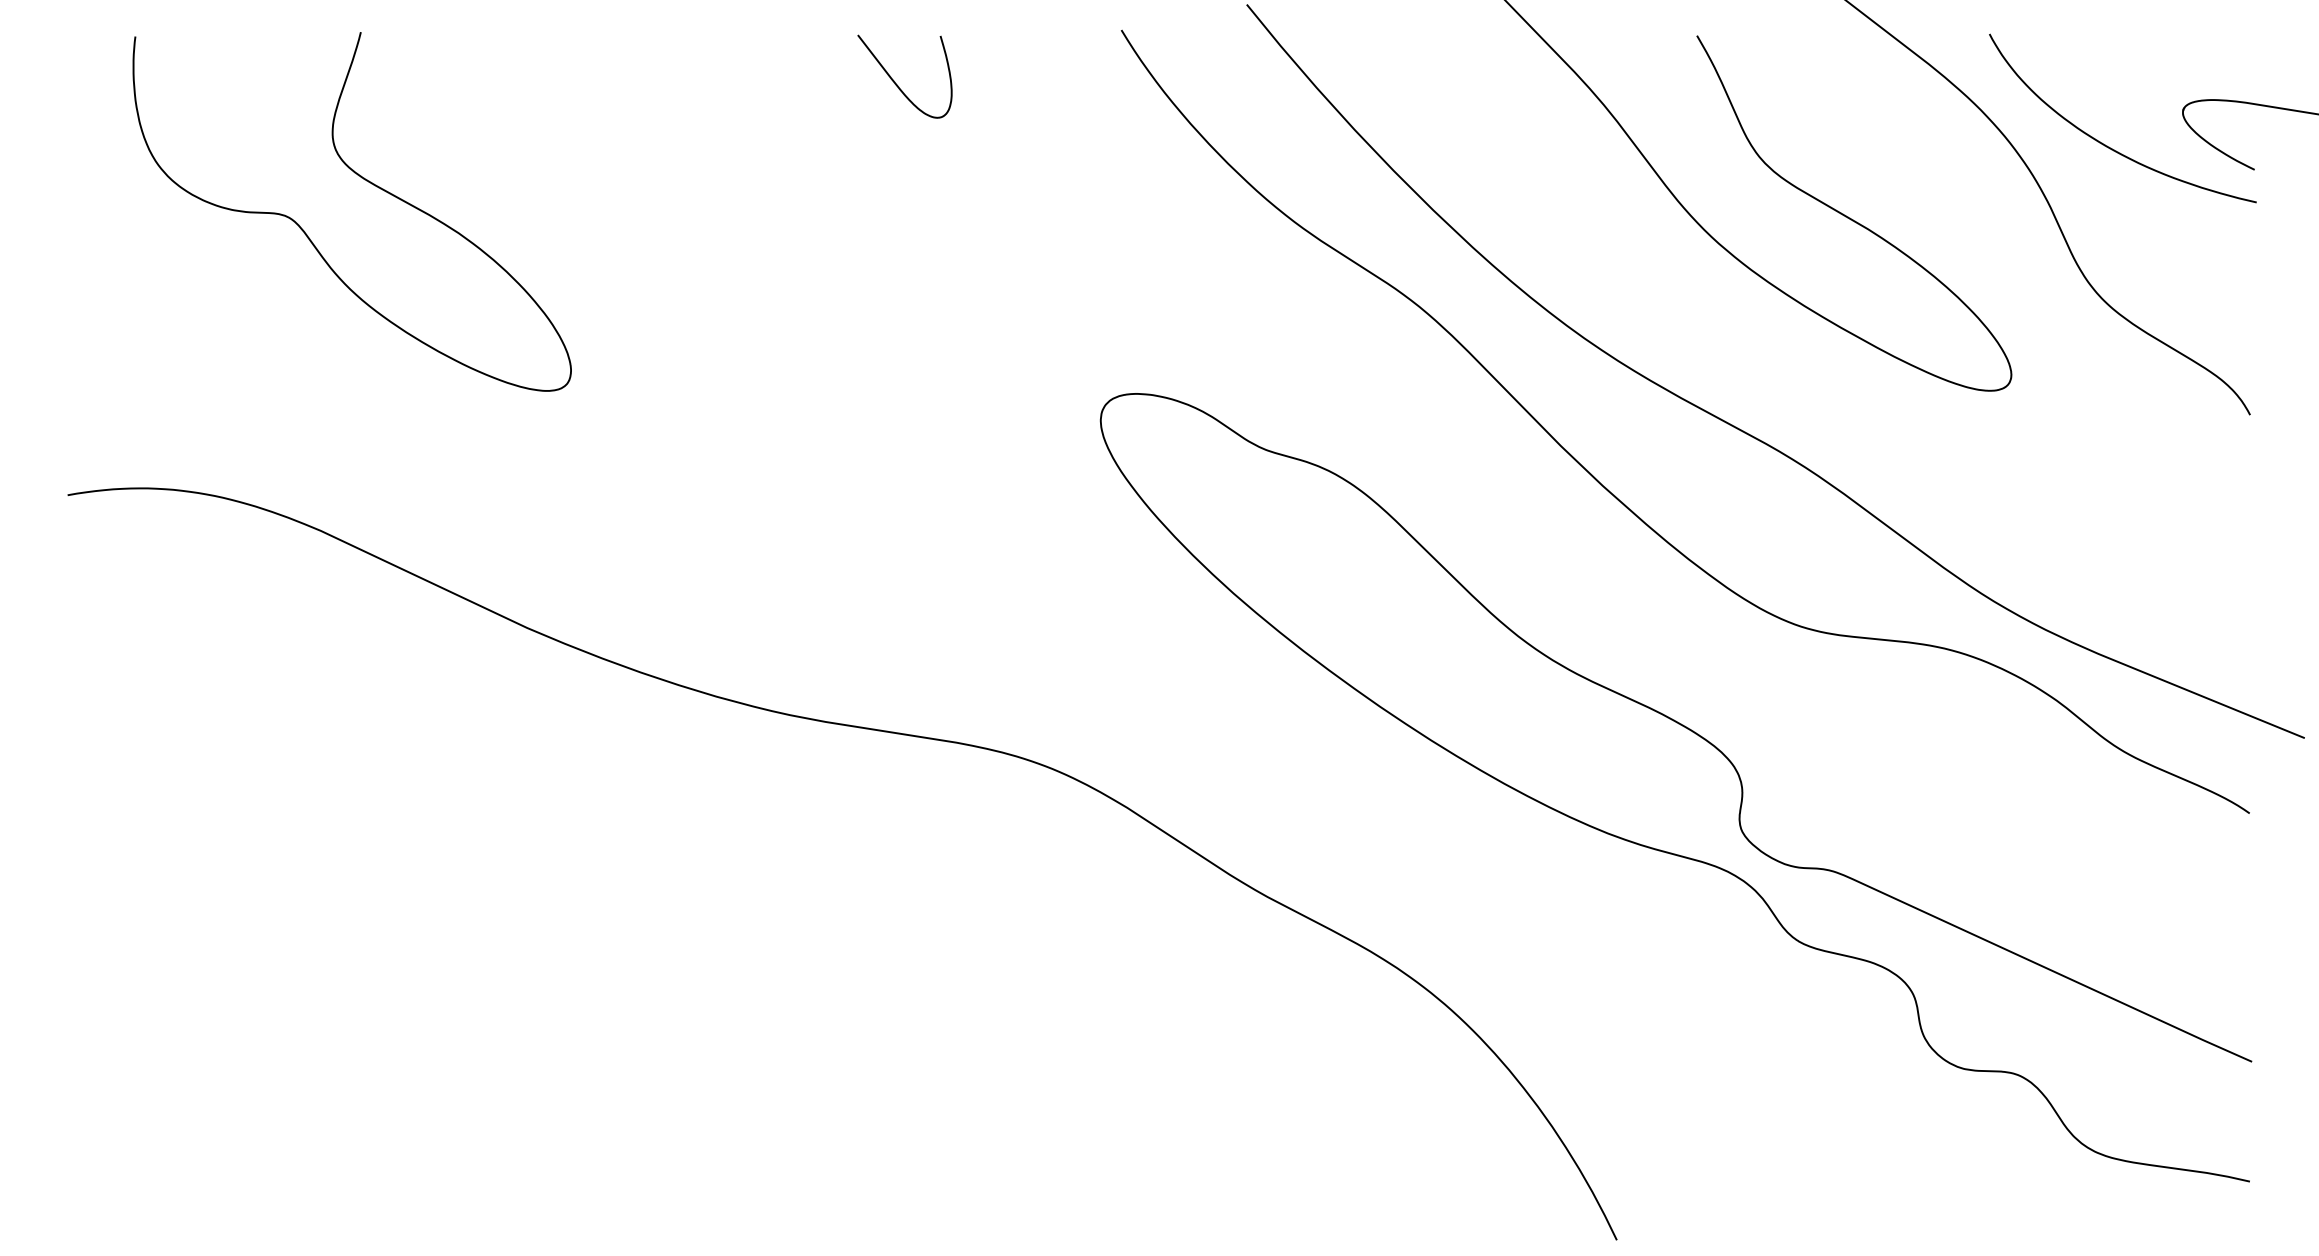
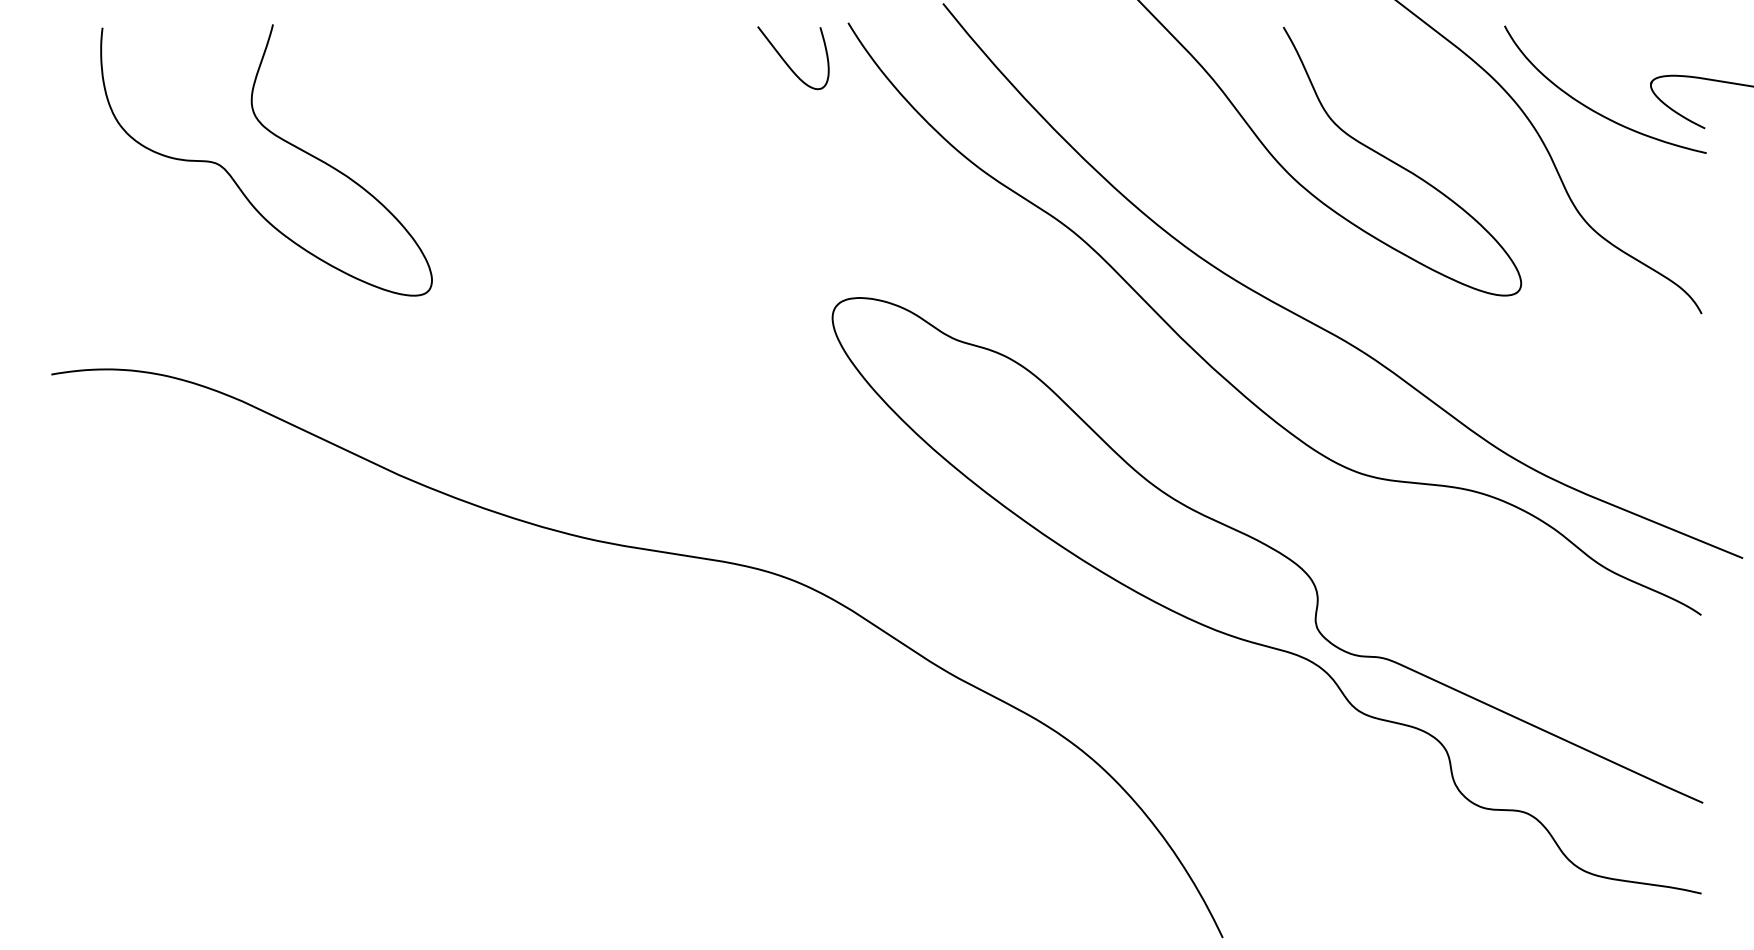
curve: (896, 83) -> (787, 63), moved

